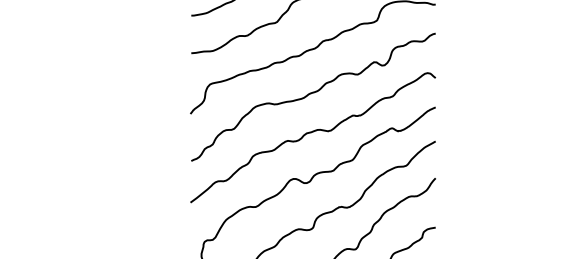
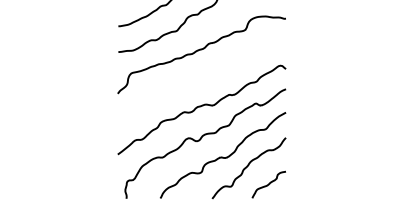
curve: (312, 94) -> (201, 80), removed

